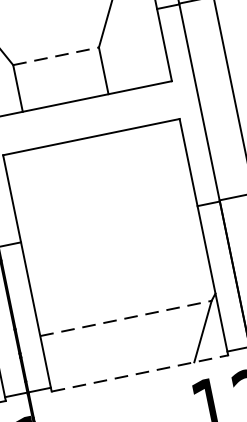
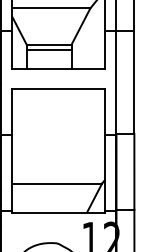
line: (56, 55) -> (49, 44), dashed -> solid
line: (56, 65) -> (48, 49), added
line: (126, 318) -> (57, 183), dashed -> solid
line: (141, 372) -> (59, 212), dashed -> solid

